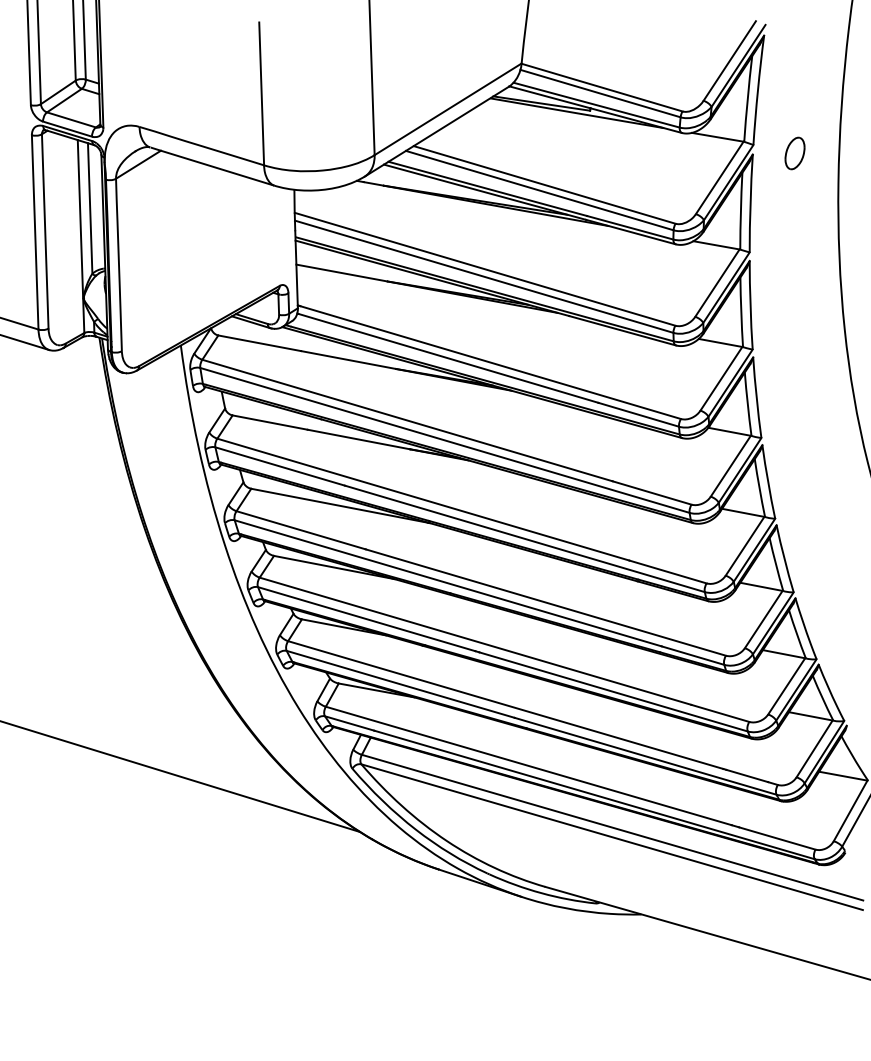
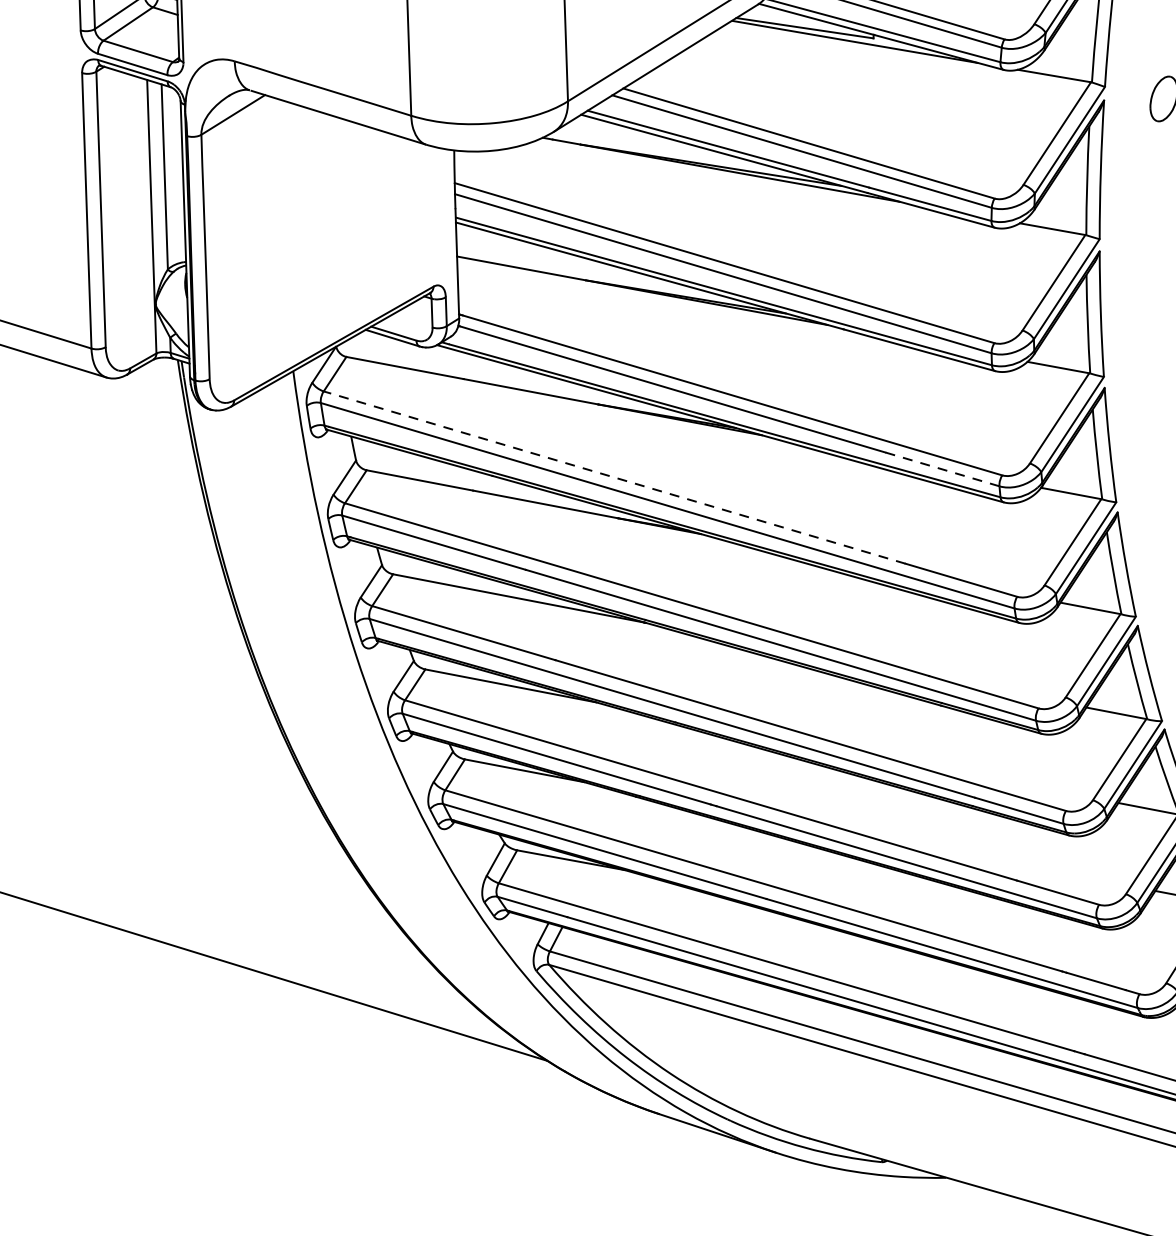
line: (638, 414) -> (942, 468), solid -> dashed
line: (407, 420) -> (614, 477), solid -> dashed

